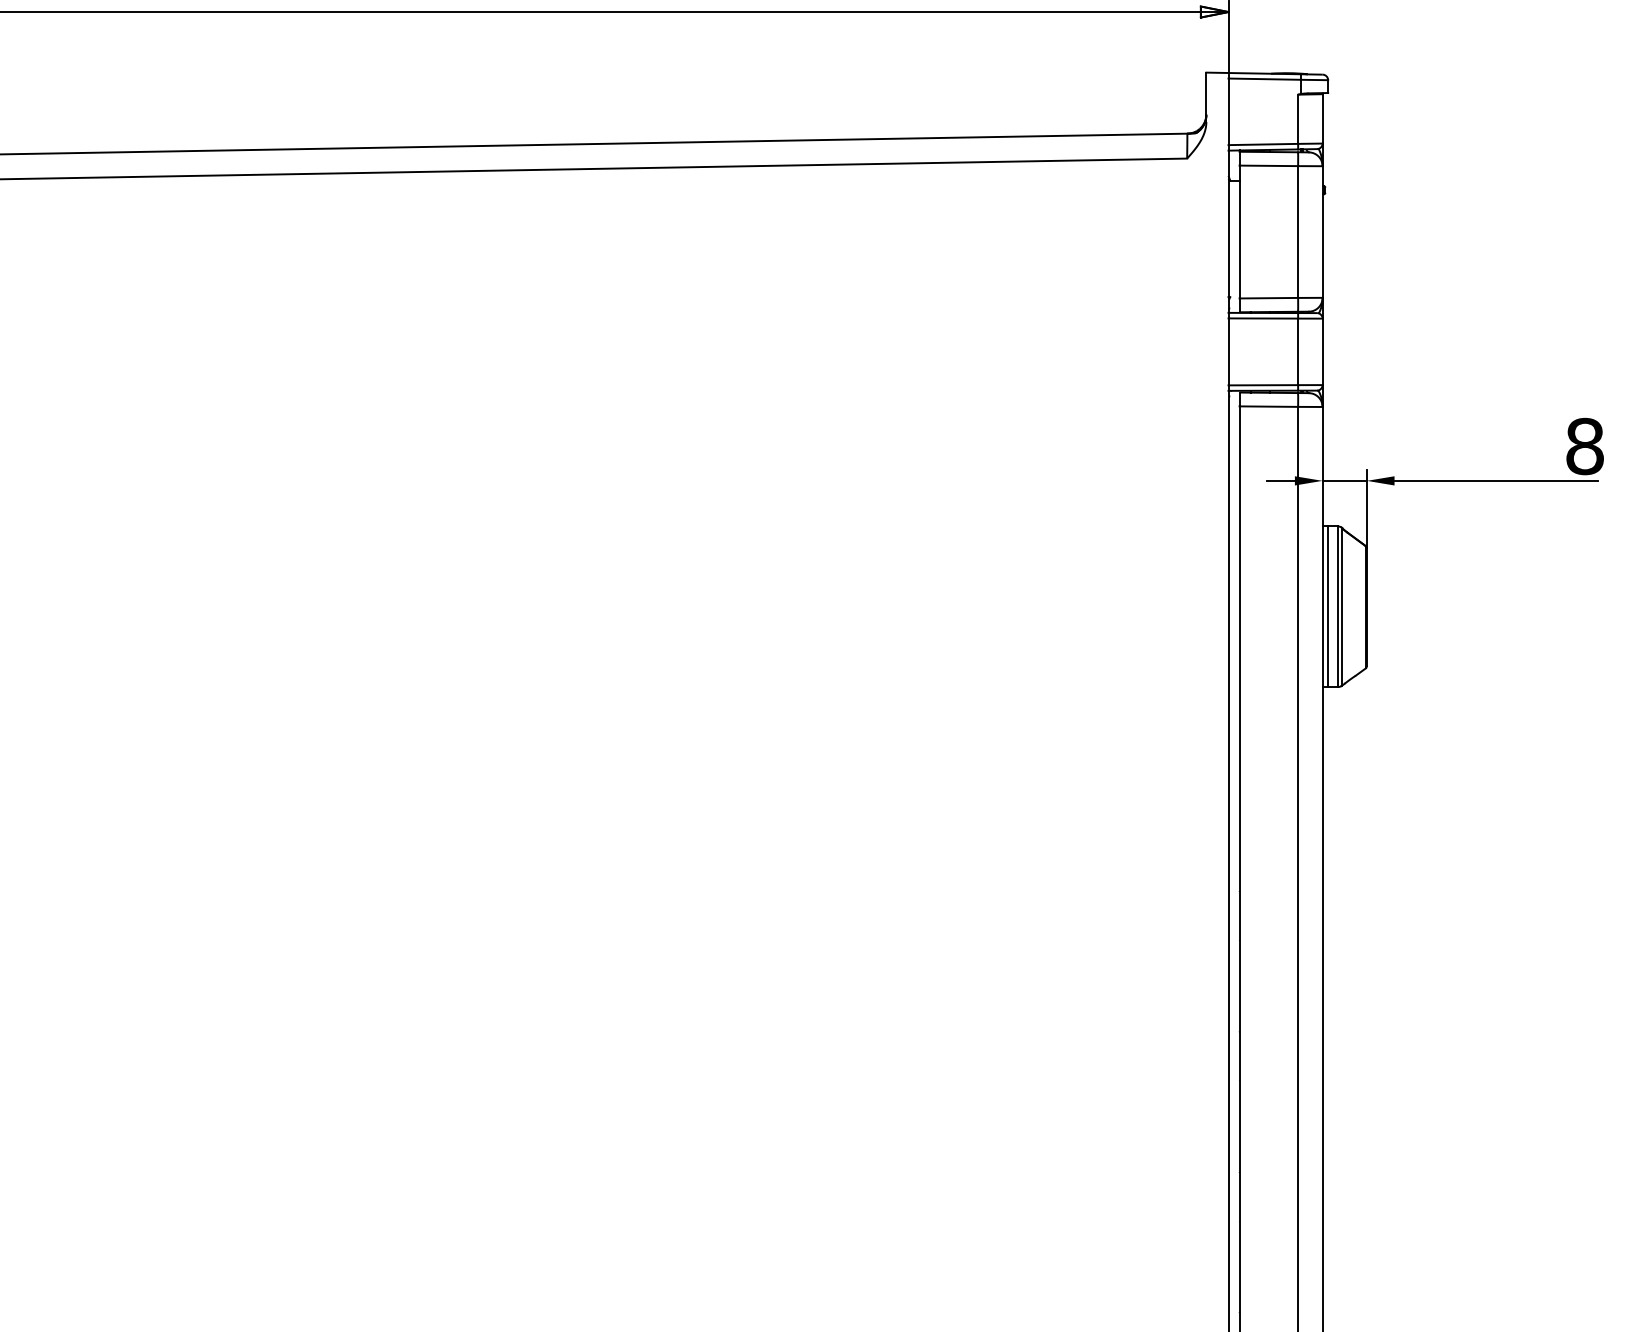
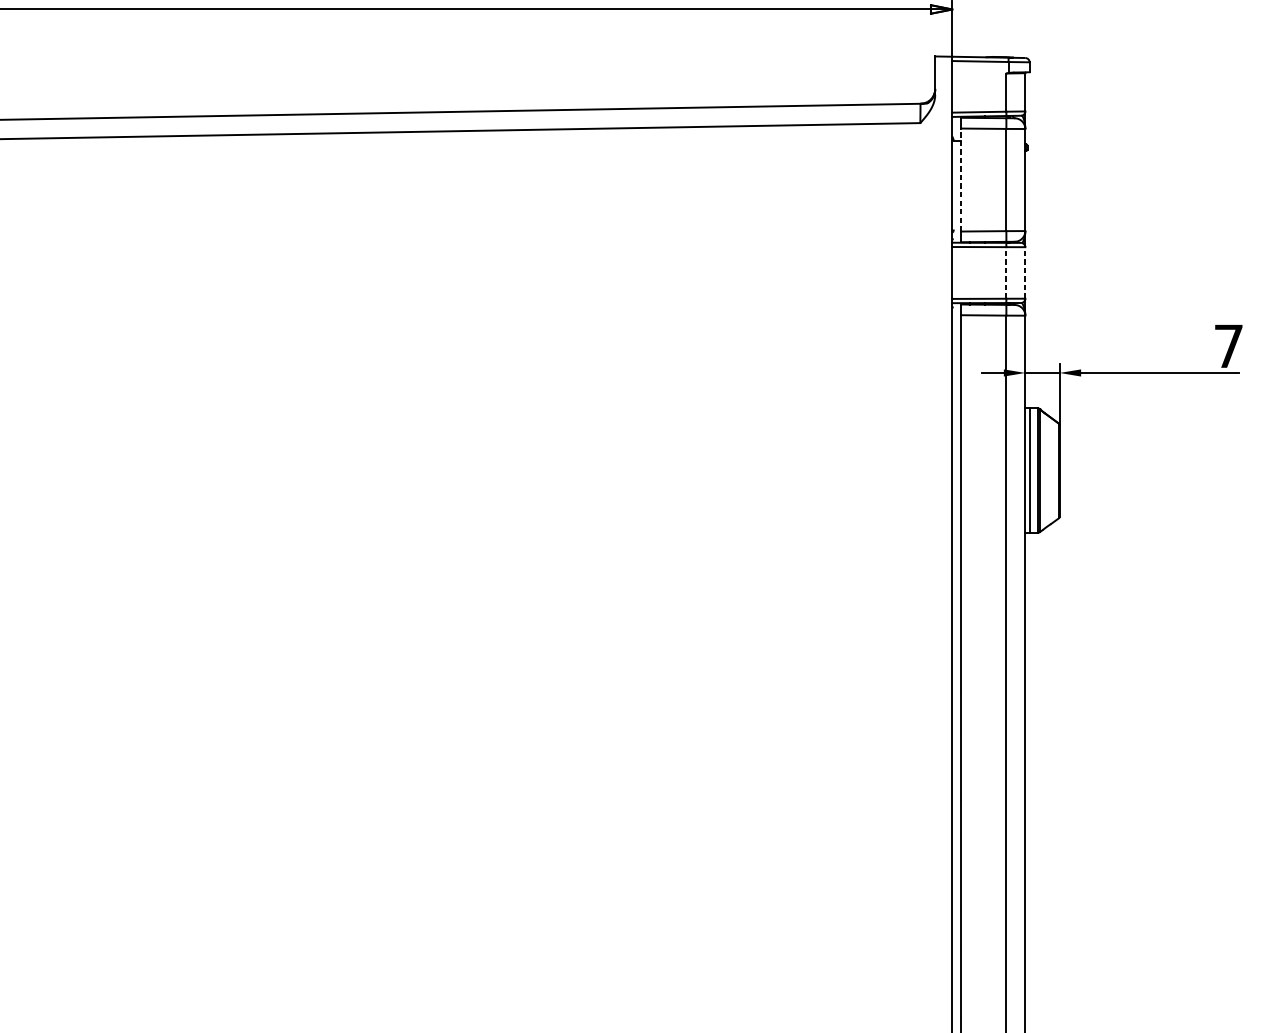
line: (1239, 231) -> (960, 179), solid -> dashed
line: (1298, 351) -> (1006, 272), solid -> dashed
line: (1322, 351) -> (1025, 272), solid -> dashed
text: (1584, 446) -> (1228, 346), 8 -> 7

